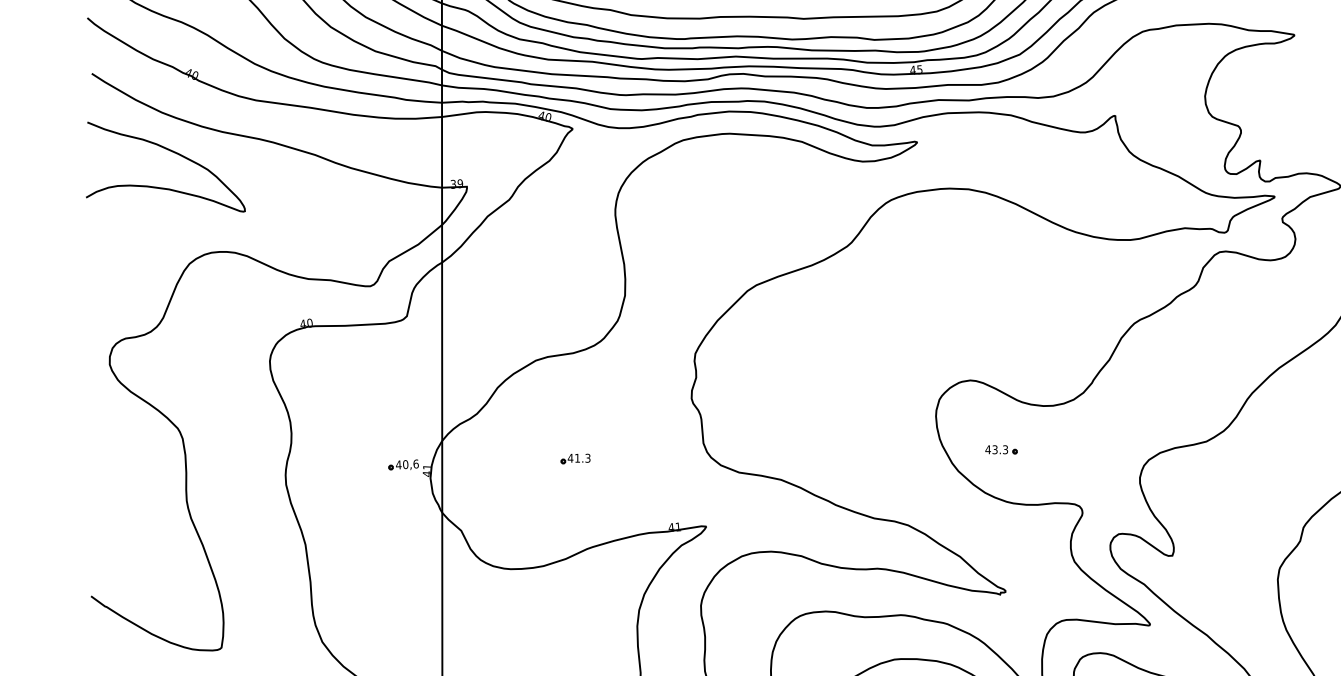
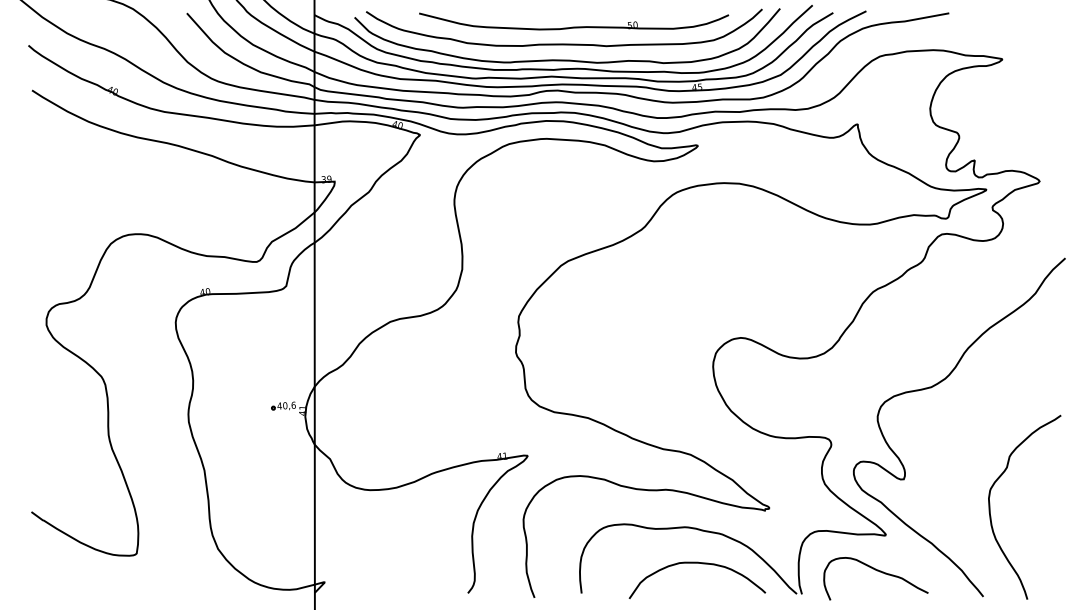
curve: (172, 153) -> (97, 154), removed
part: (1002, 449) -> (766, 393), removed
part: (575, 459) -> (422, 401), removed

